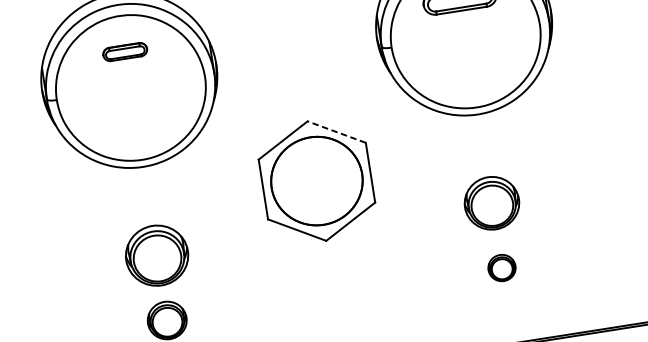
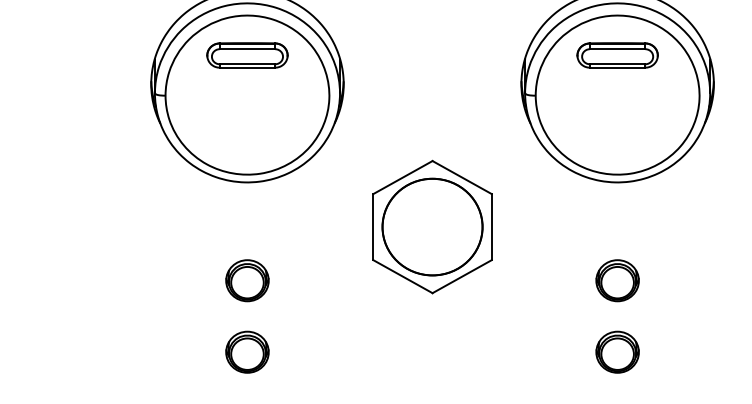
part: (125, 52) -> (247, 55), size x1.67
line: (337, 131) -> (462, 177), dashed -> solid
part: (491, 203) -> (617, 280), size x0.71
part: (157, 255) -> (247, 280), size x0.62
part: (501, 267) -> (617, 351), size x1.43

